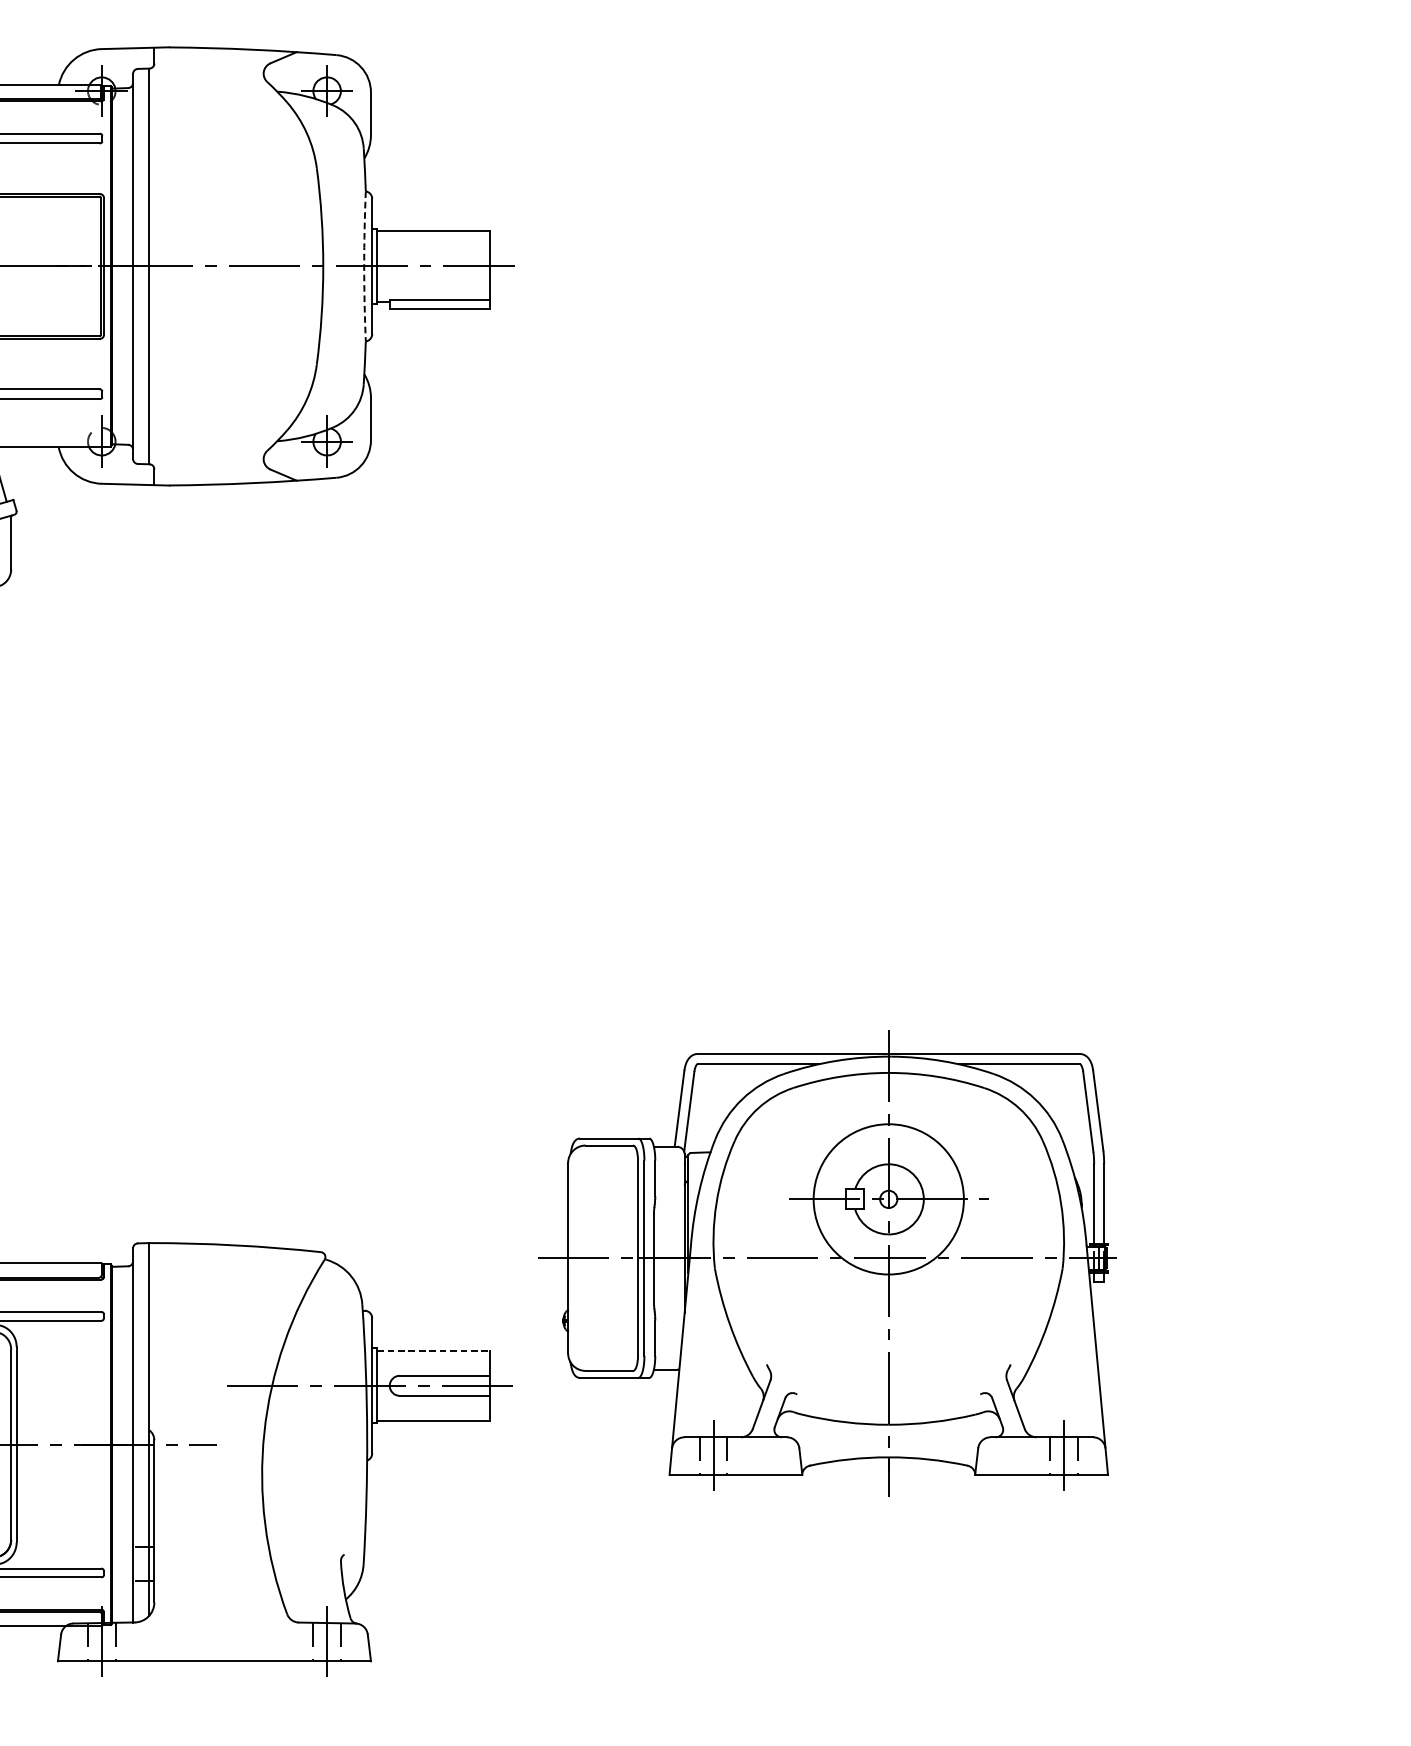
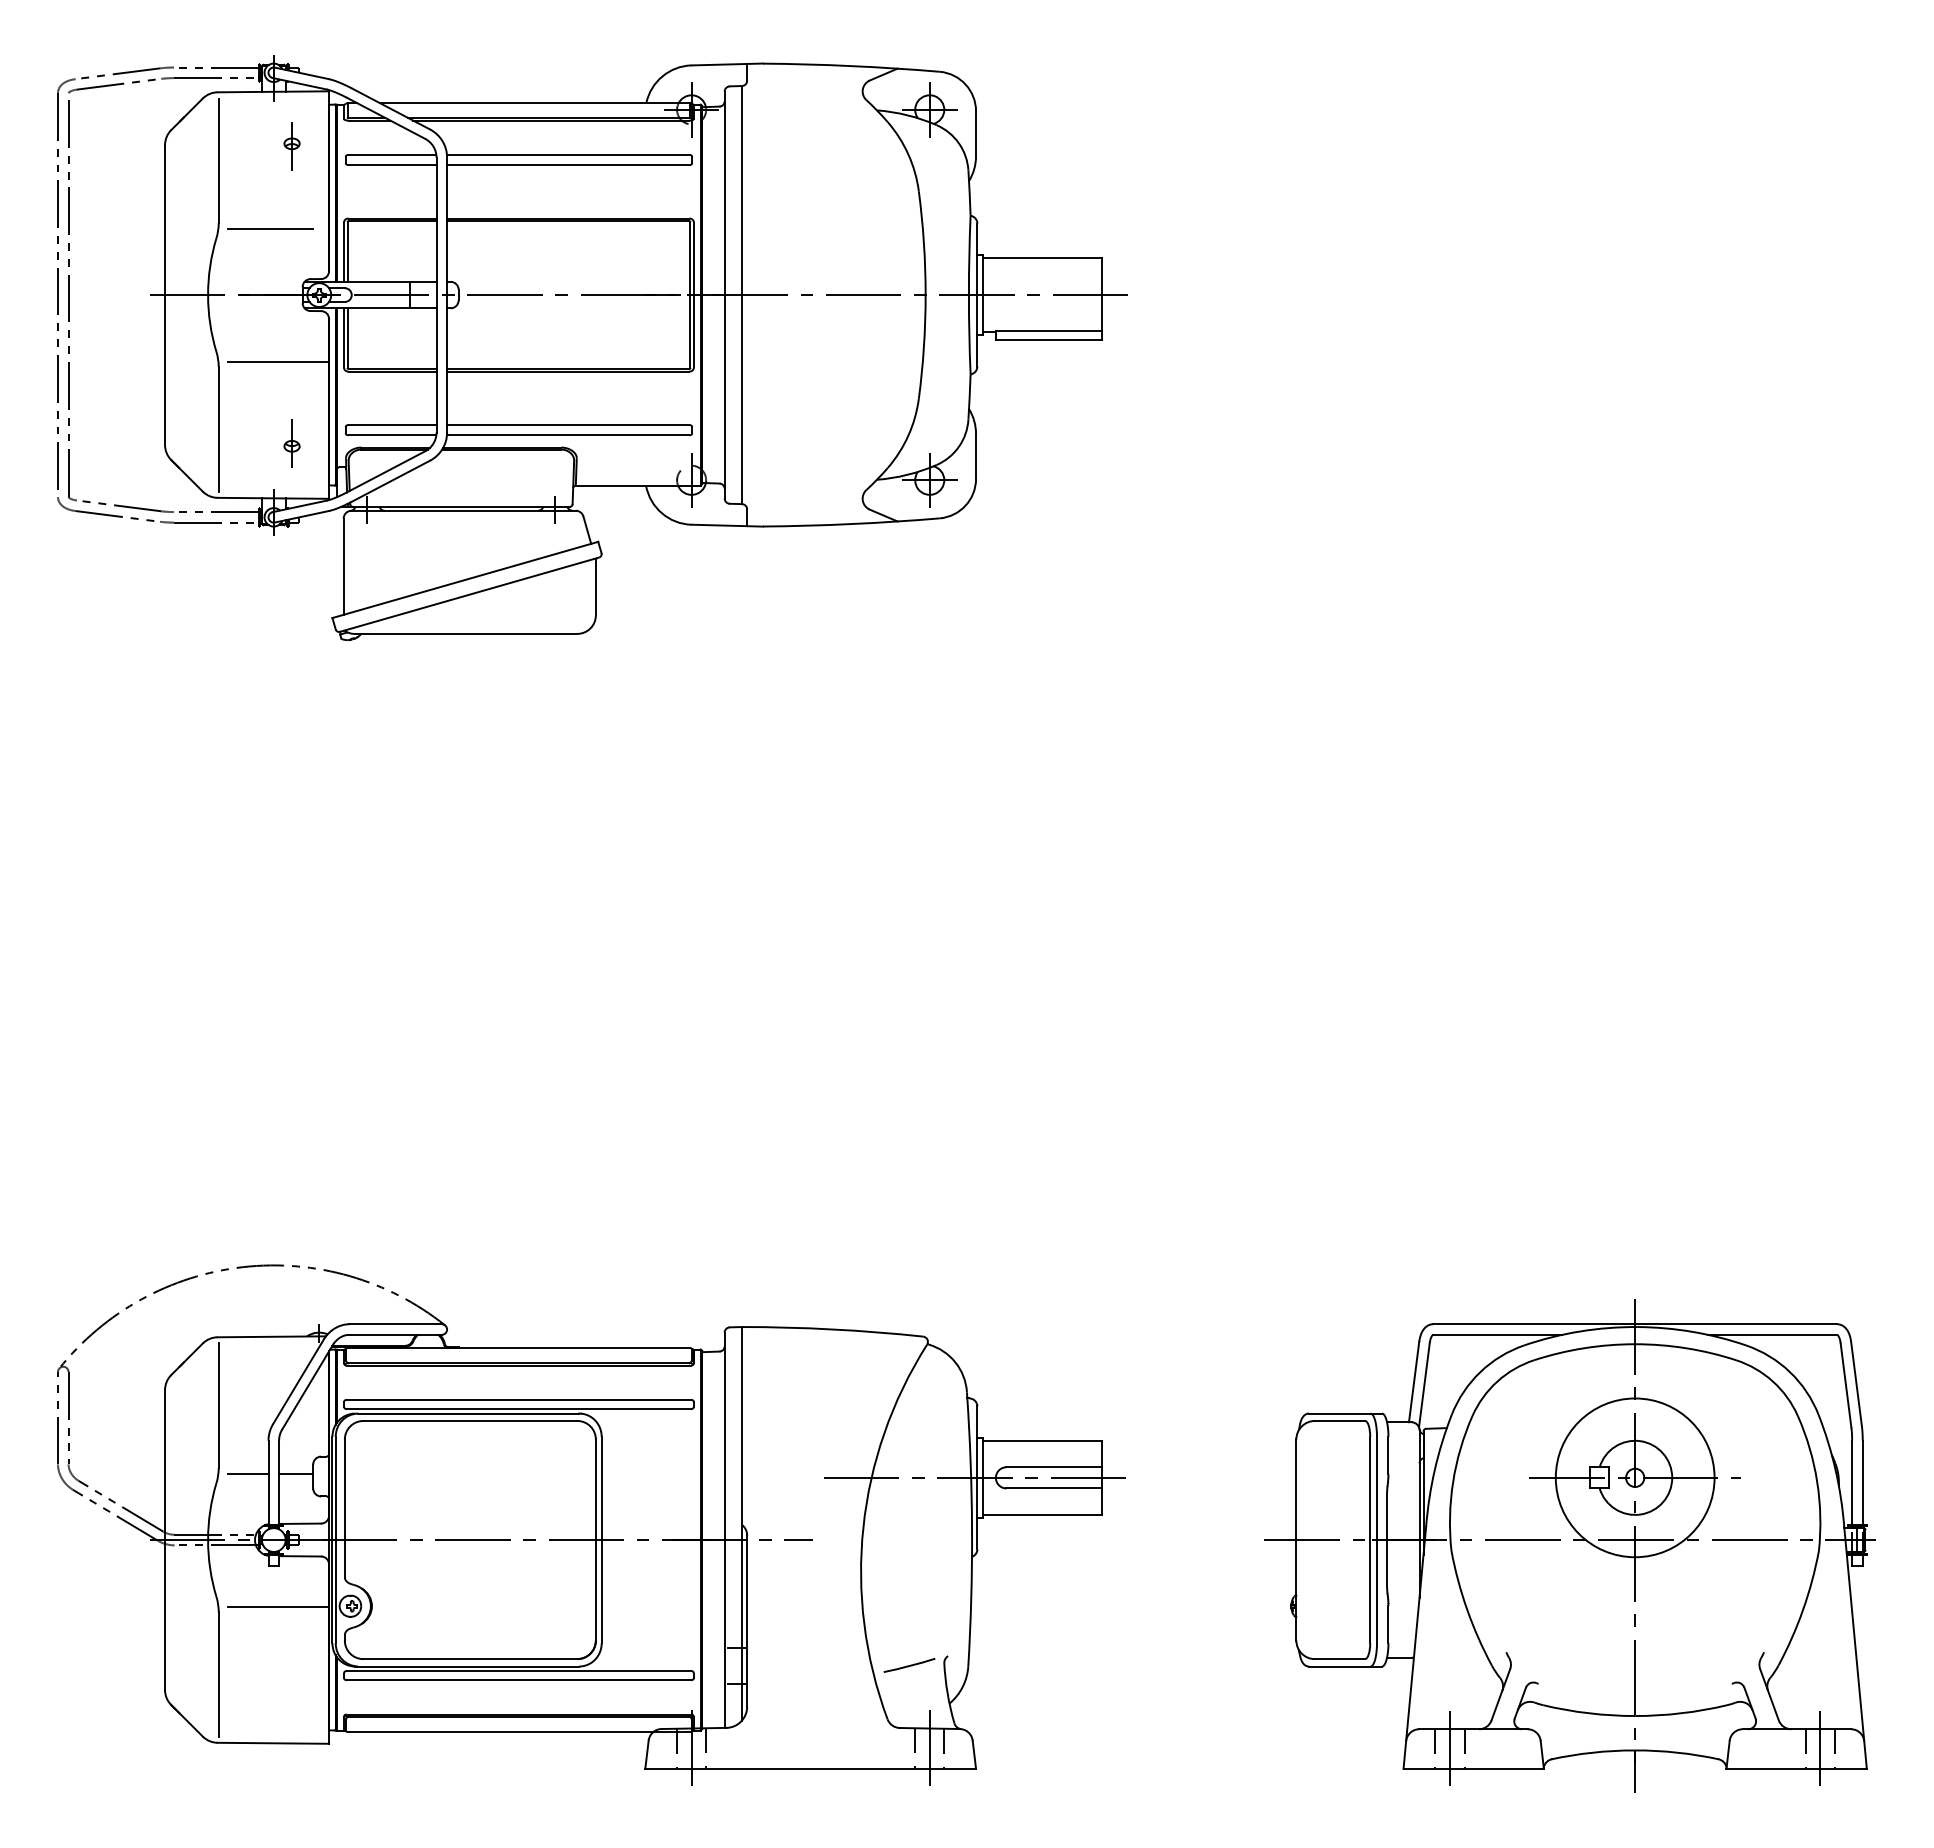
arc: (363, 266) -> (968, 295), dashed -> solid
part: (826, 1263) -> (1569, 1545), moved
line: (433, 1350) -> (1042, 1440), dashed -> solid
line: (307, 1563) -> (909, 1665), added

